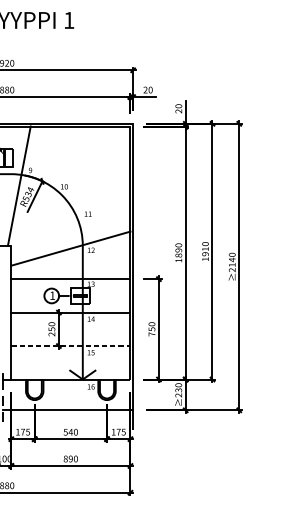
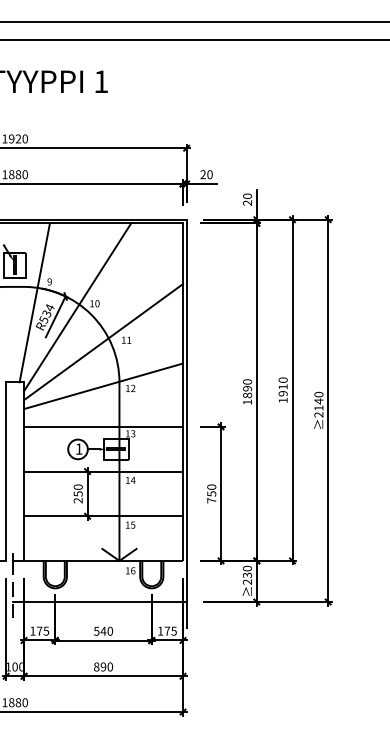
line: (51, 189) -> (77, 307), added
line: (70, 215) -> (103, 342), added
line: (71, 346) -> (104, 516), dashed -> solid

